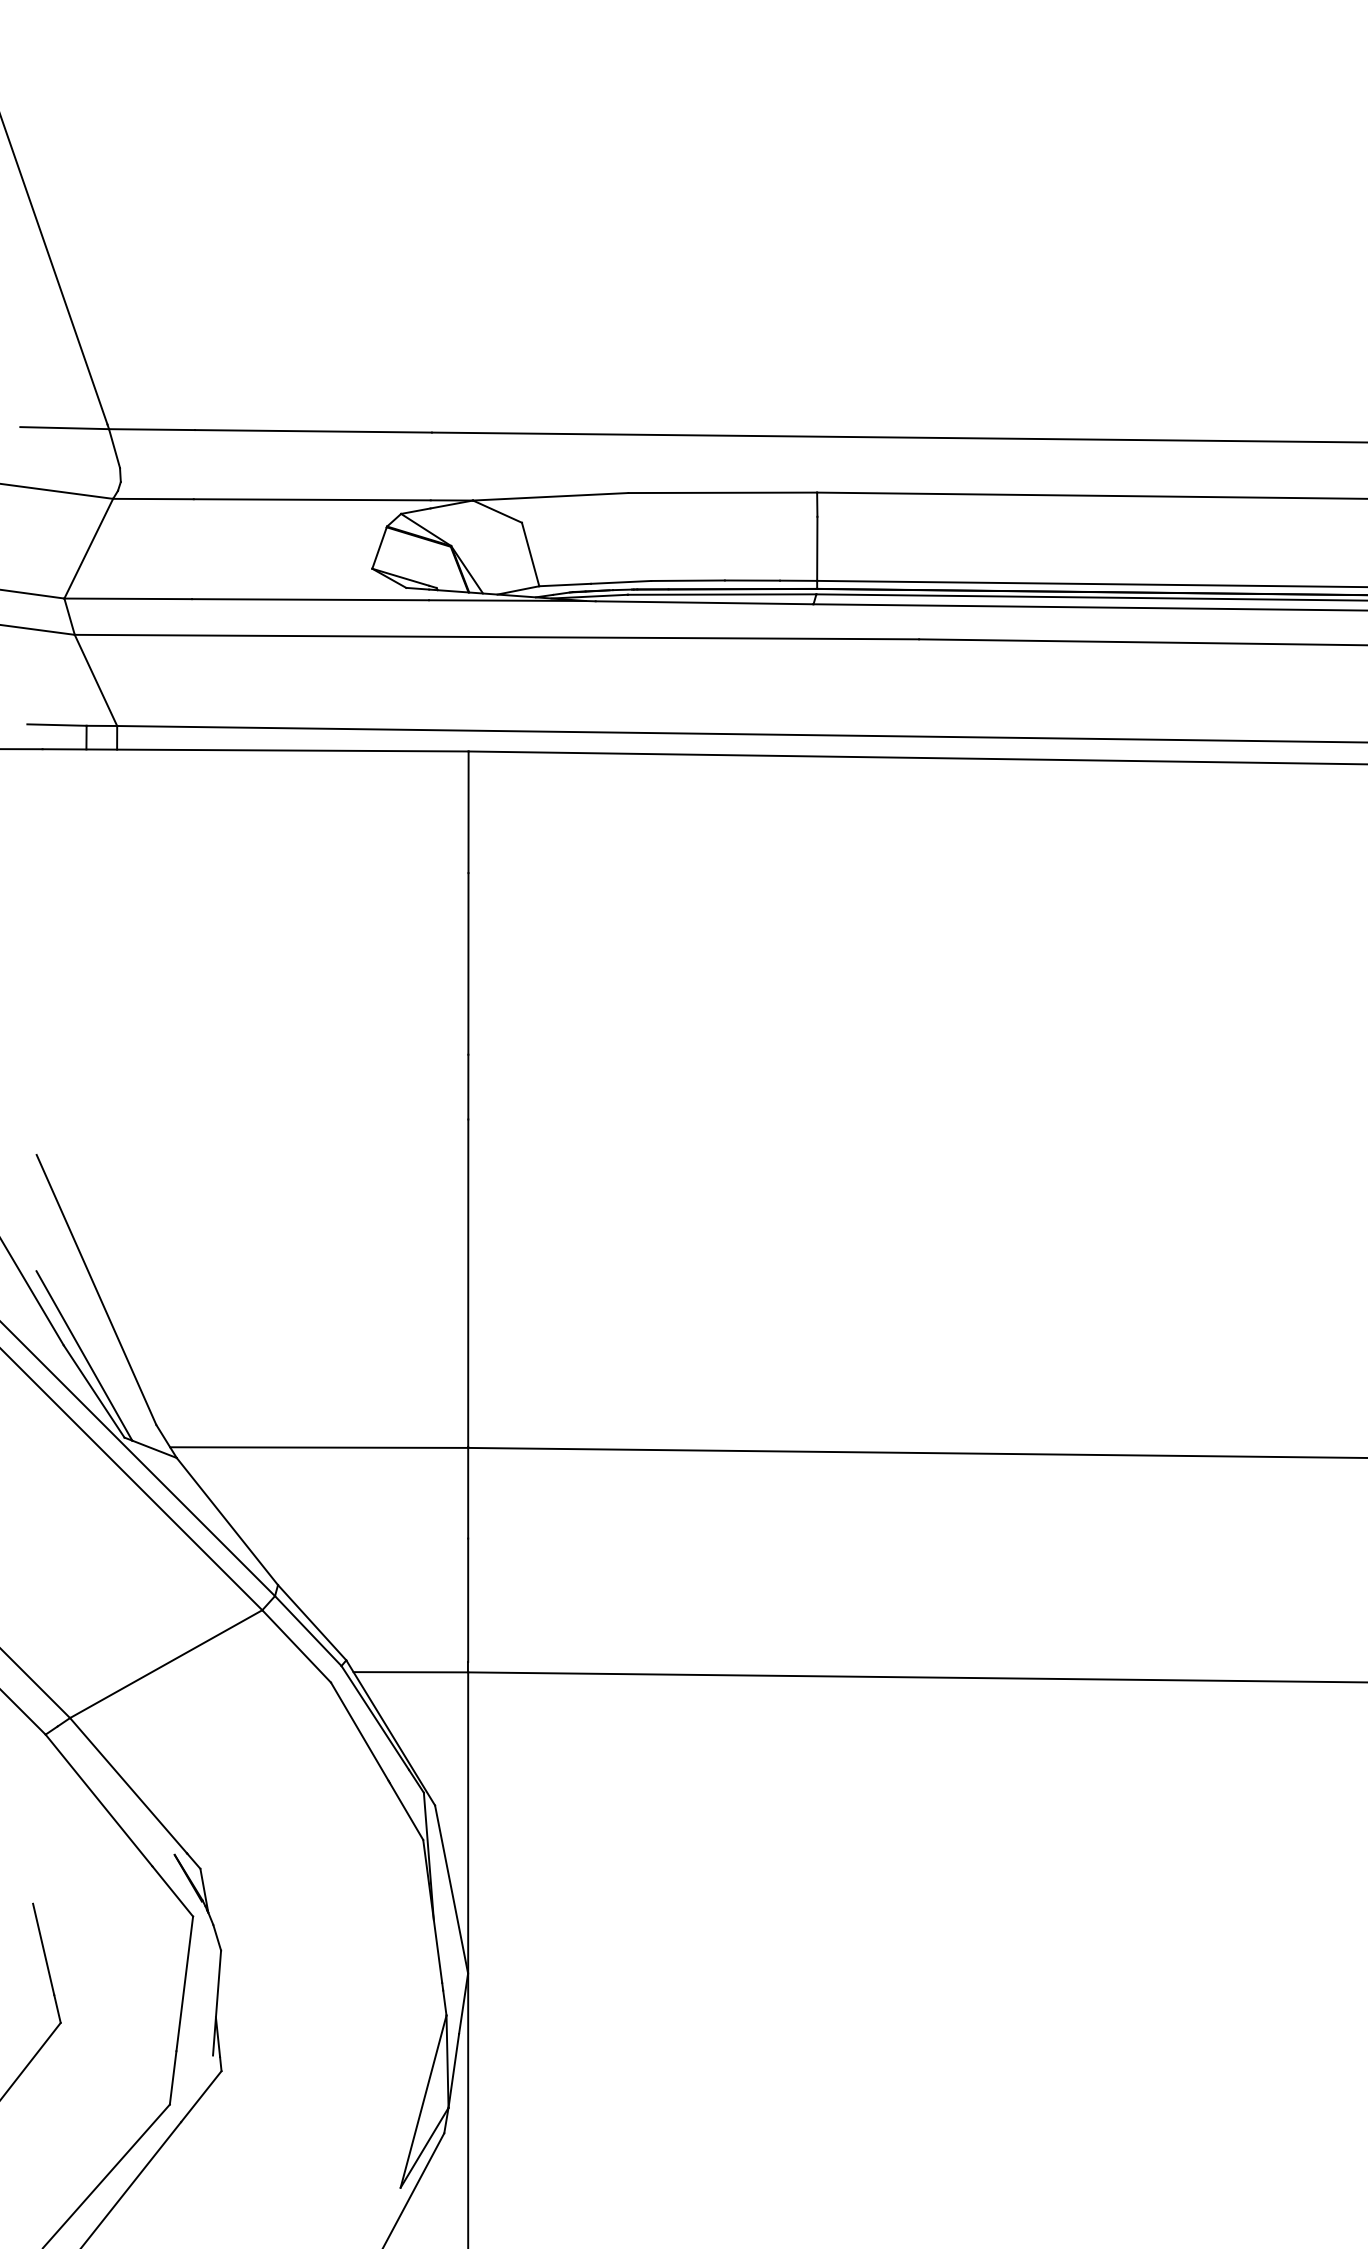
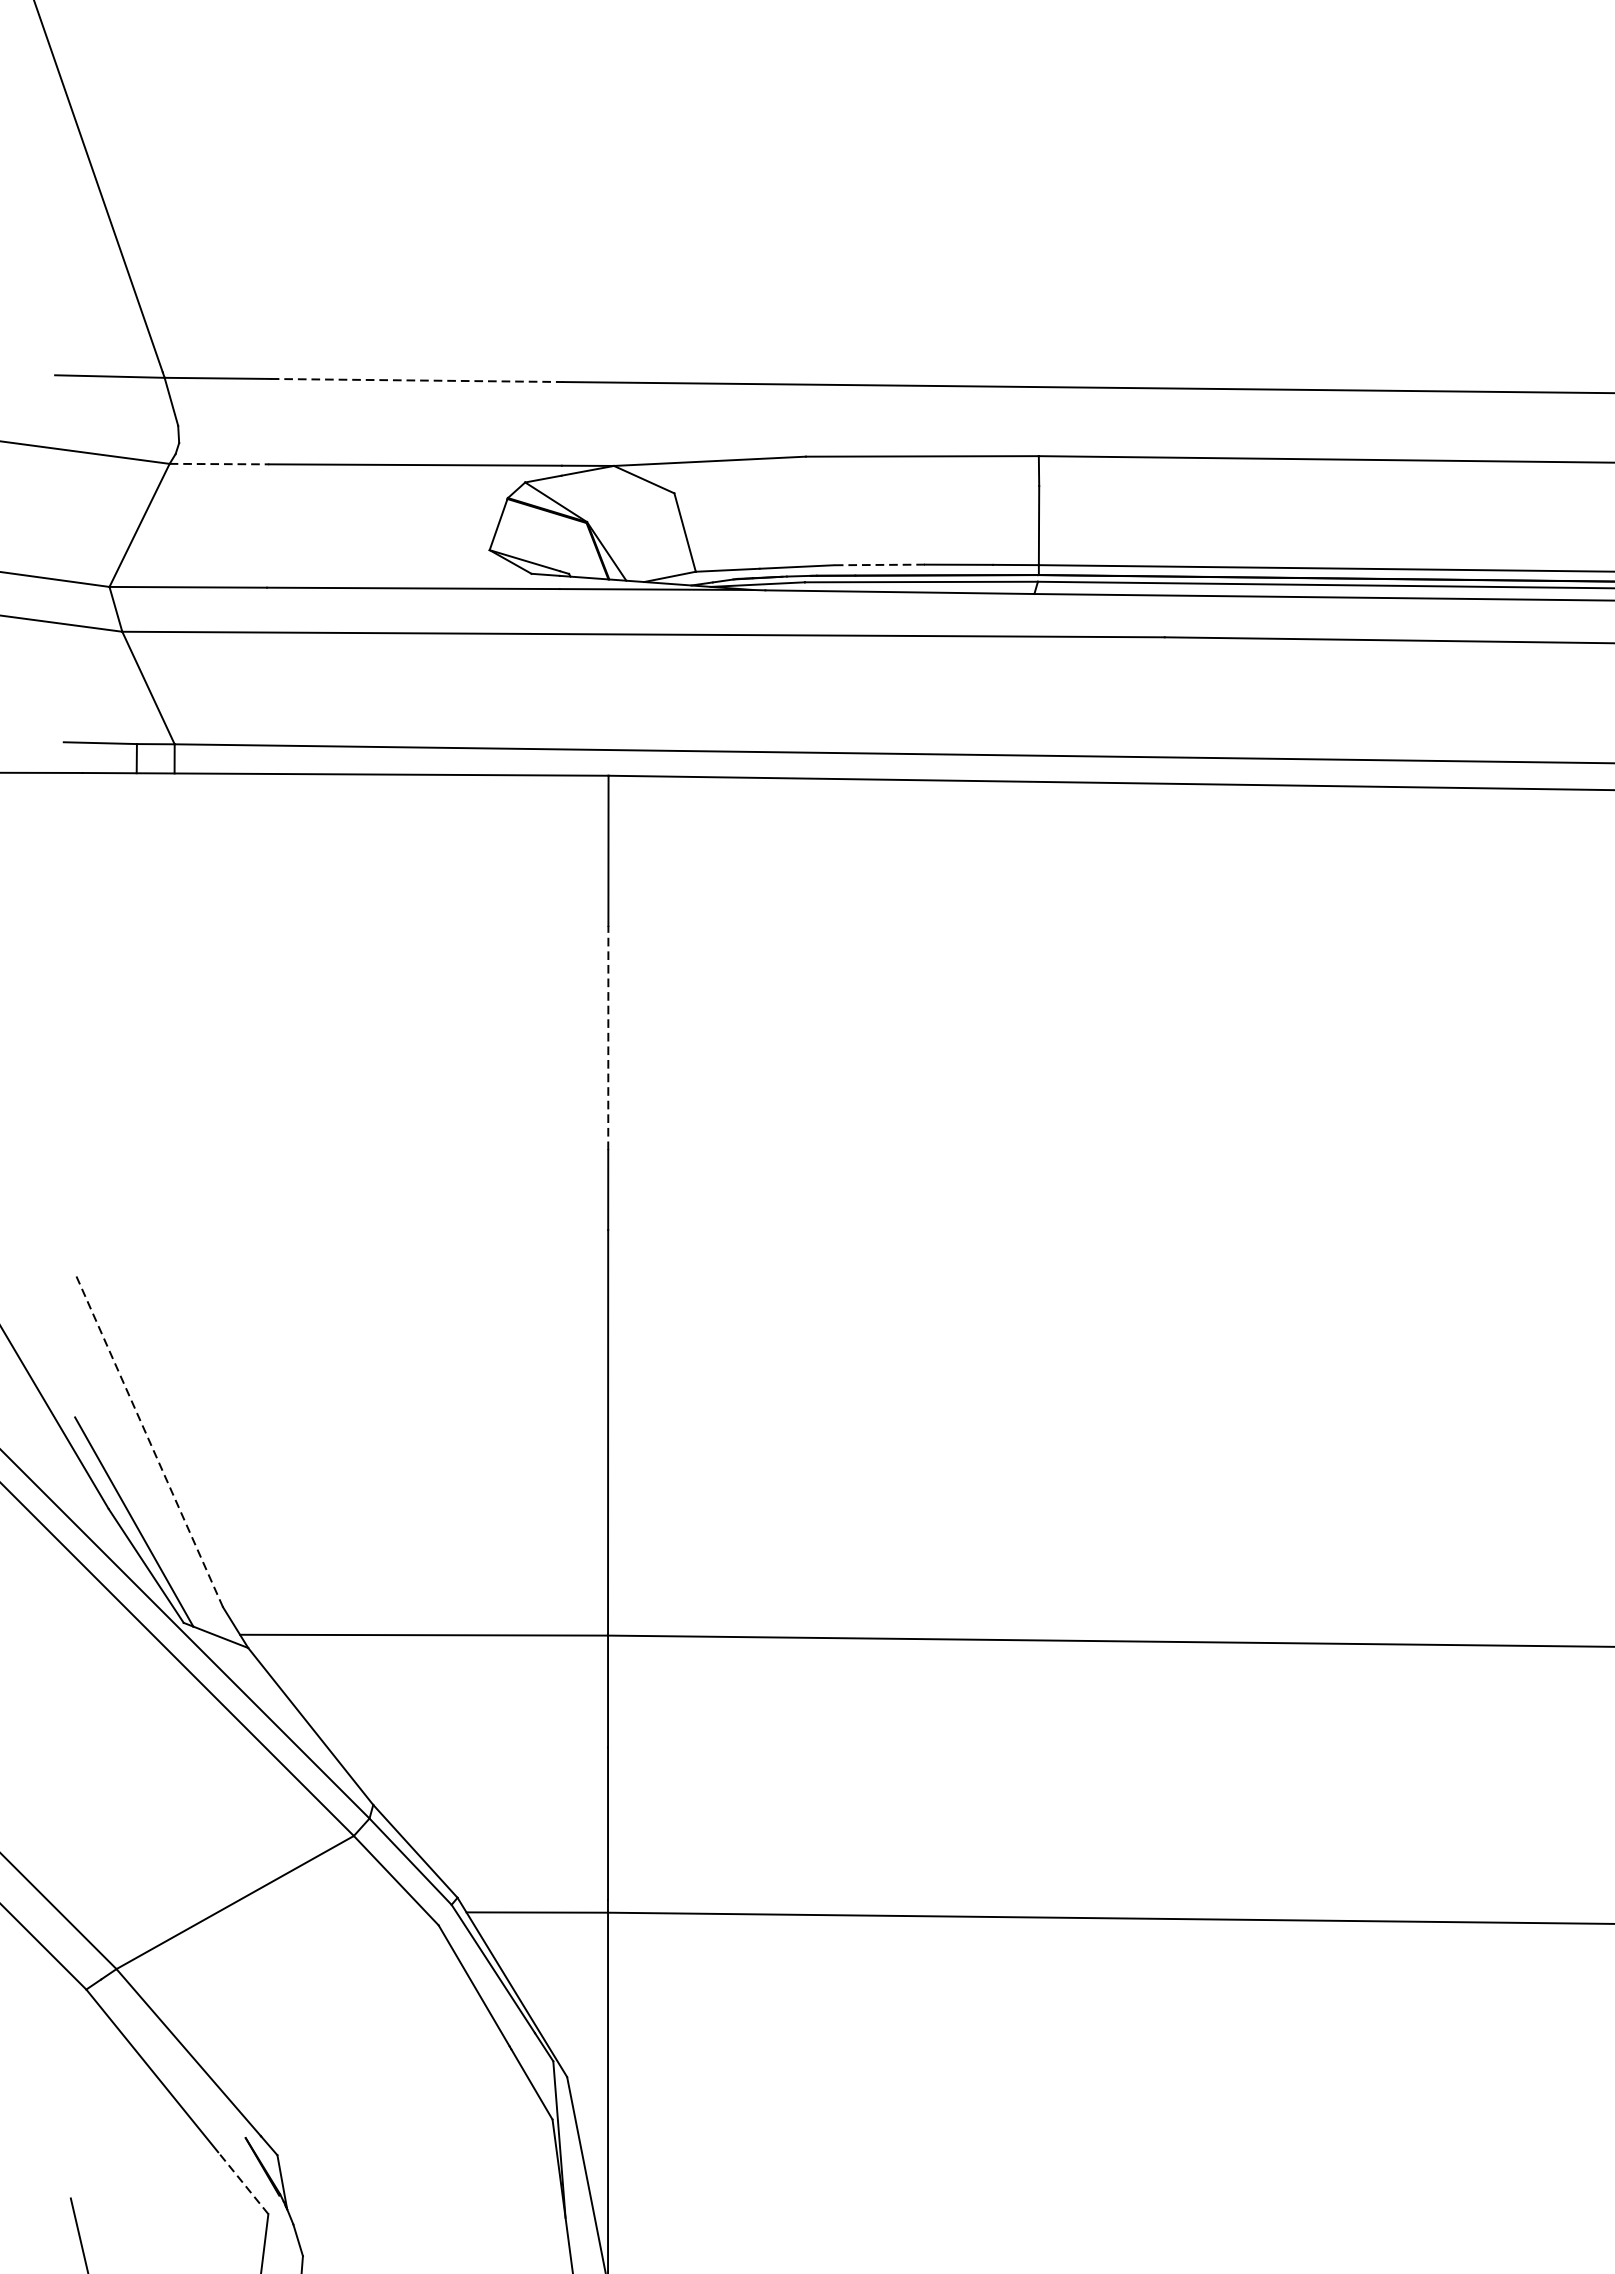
line: (313, 431) -> (417, 380), solid -> dashed
line: (153, 499) -> (219, 464), solid -> dashed
line: (688, 580) -> (880, 564), solid -> dashed
line: (468, 963) -> (608, 1037), solid -> dashed
line: (96, 1289) -> (149, 1439), solid -> dashed
line: (172, 1891) -> (242, 2183), solid -> dashed

